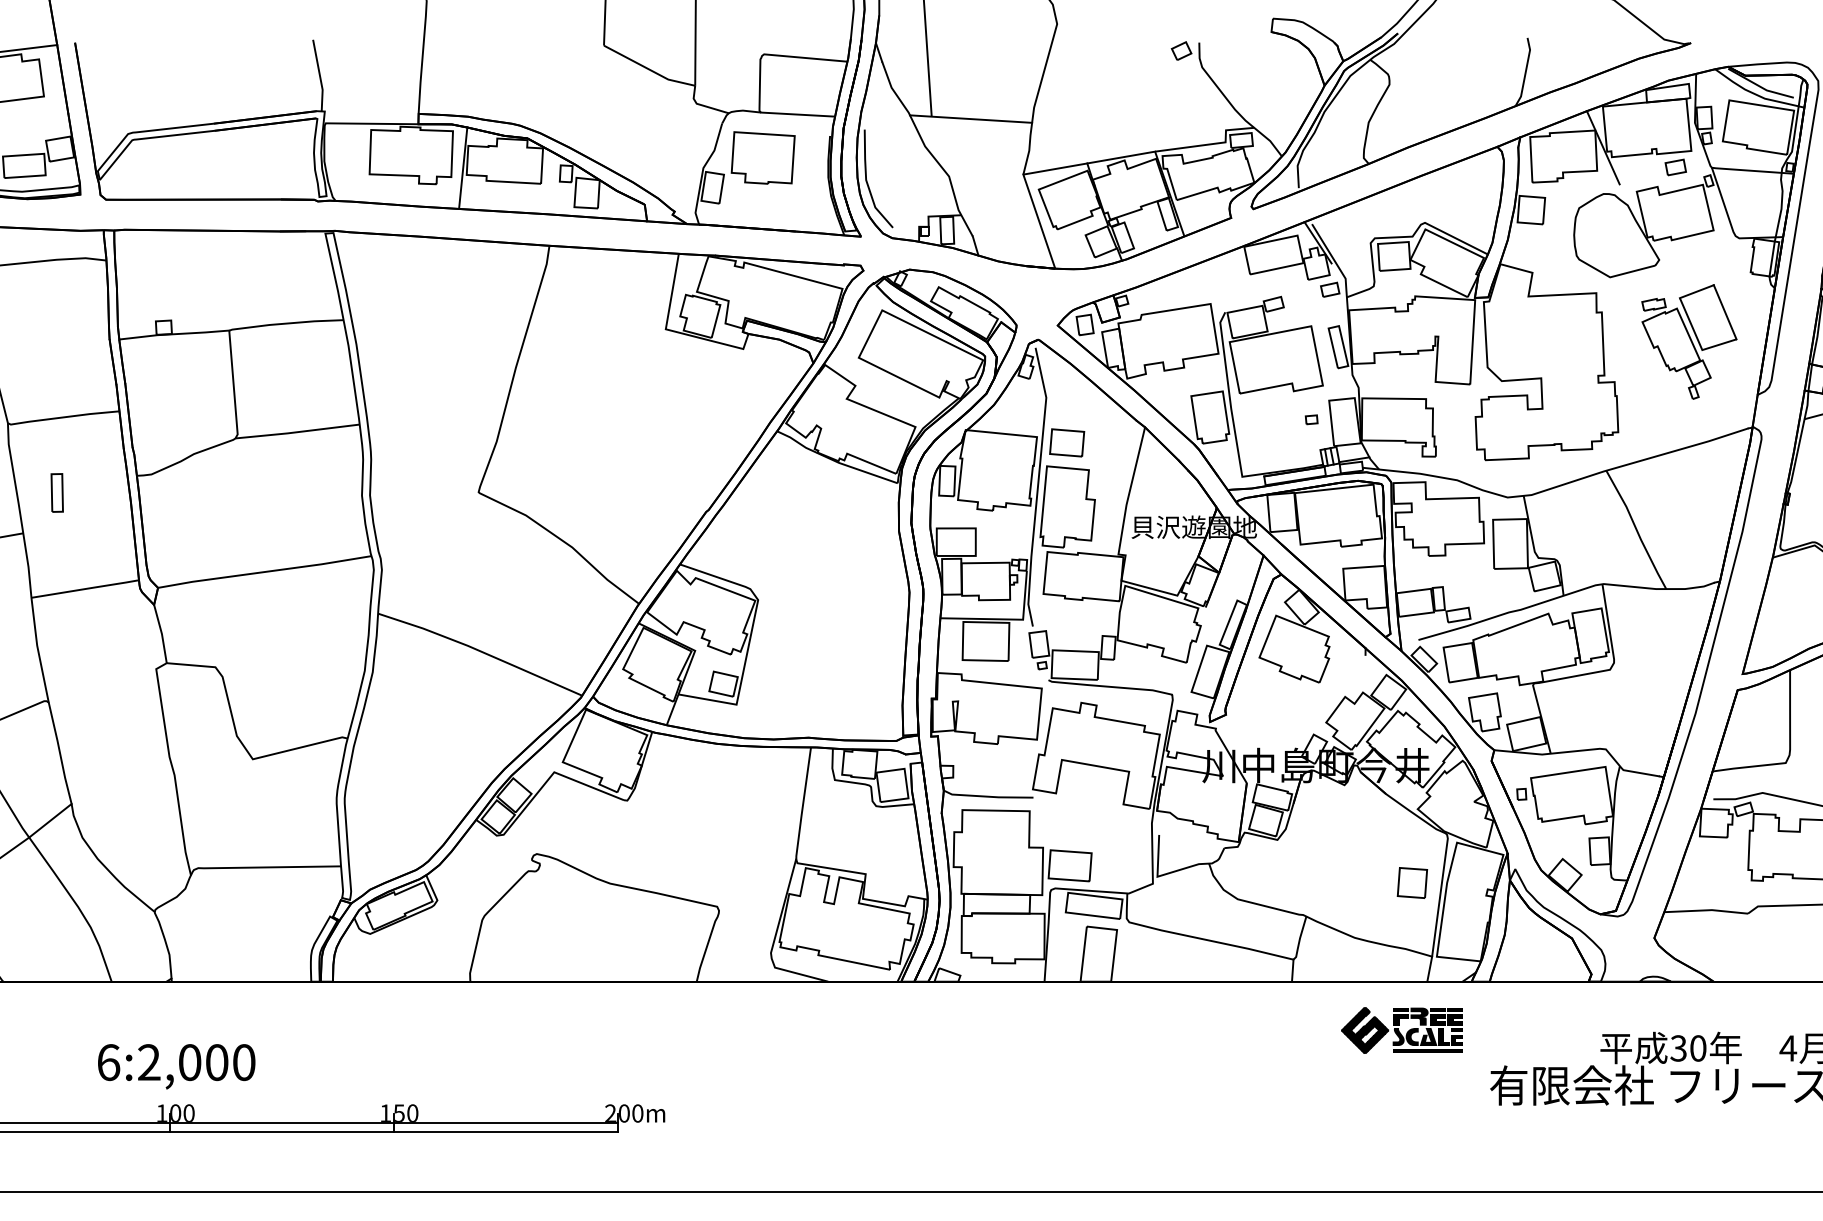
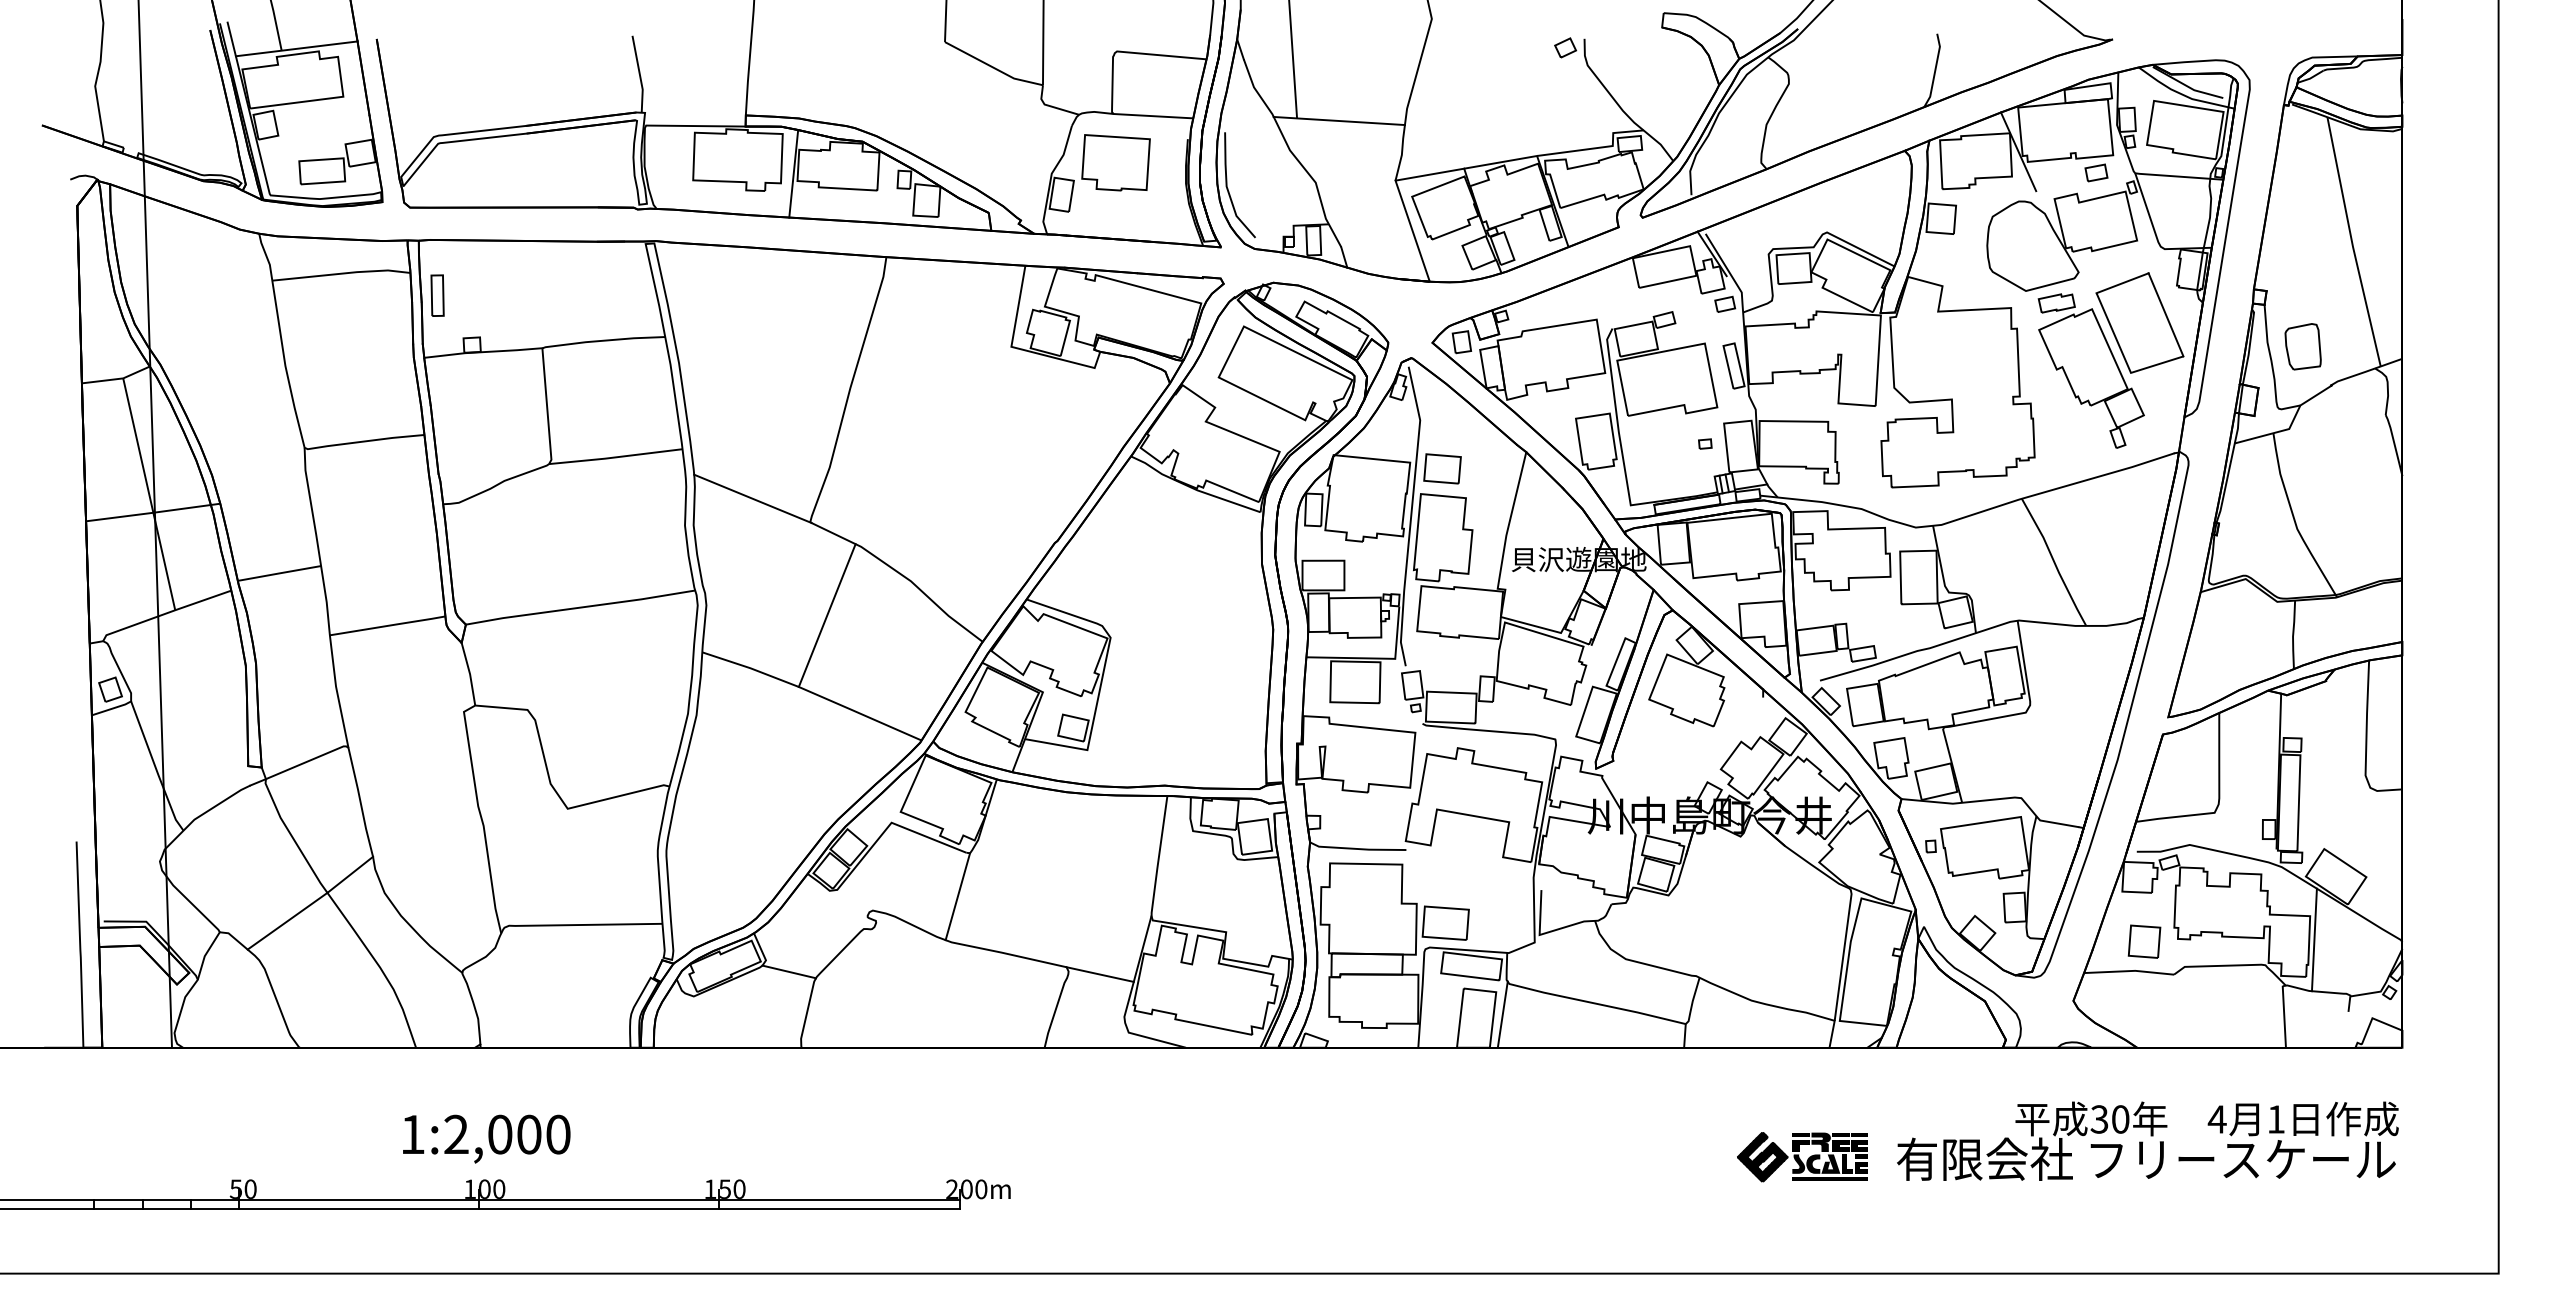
part: (1688, 342) -> (2110, 360), size x1.43
line: (424, 470) -> (752, 498), added
part: (57, 492) -> (437, 295), moved
line: (493, 579) -> (826, 615), added
line: (615, 840) -> (957, 896), added
part: (1412, 882) -> (2144, 941), moved
line: (459, 910) -> (789, 971), added
line: (747, 913) -> (1099, 974), added
line: (1122, 950) -> (1502, 1014), added
part: (1402, 1030) -> (1802, 1157), moved
text: (109, 1062) -> (413, 1134), 6:2,000 -> 1:2,000

